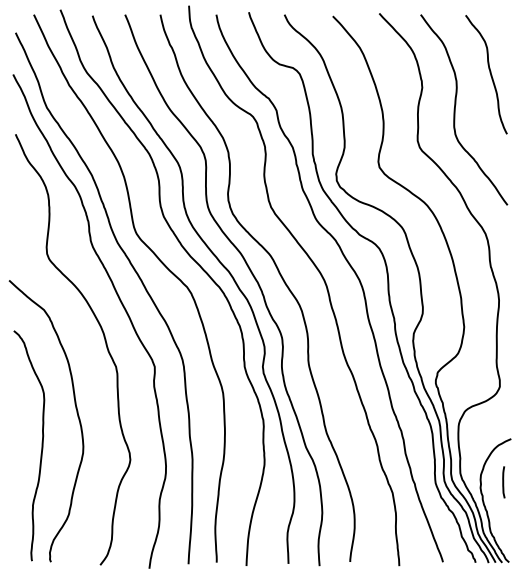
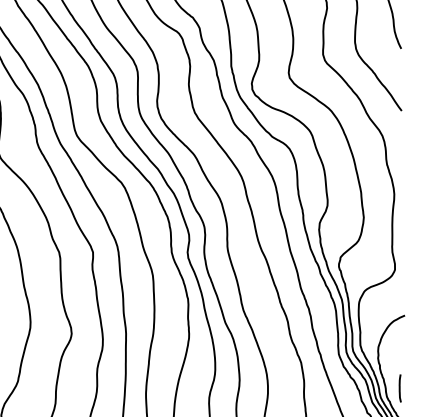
line: (503, 482) -> (399, 388), moved

